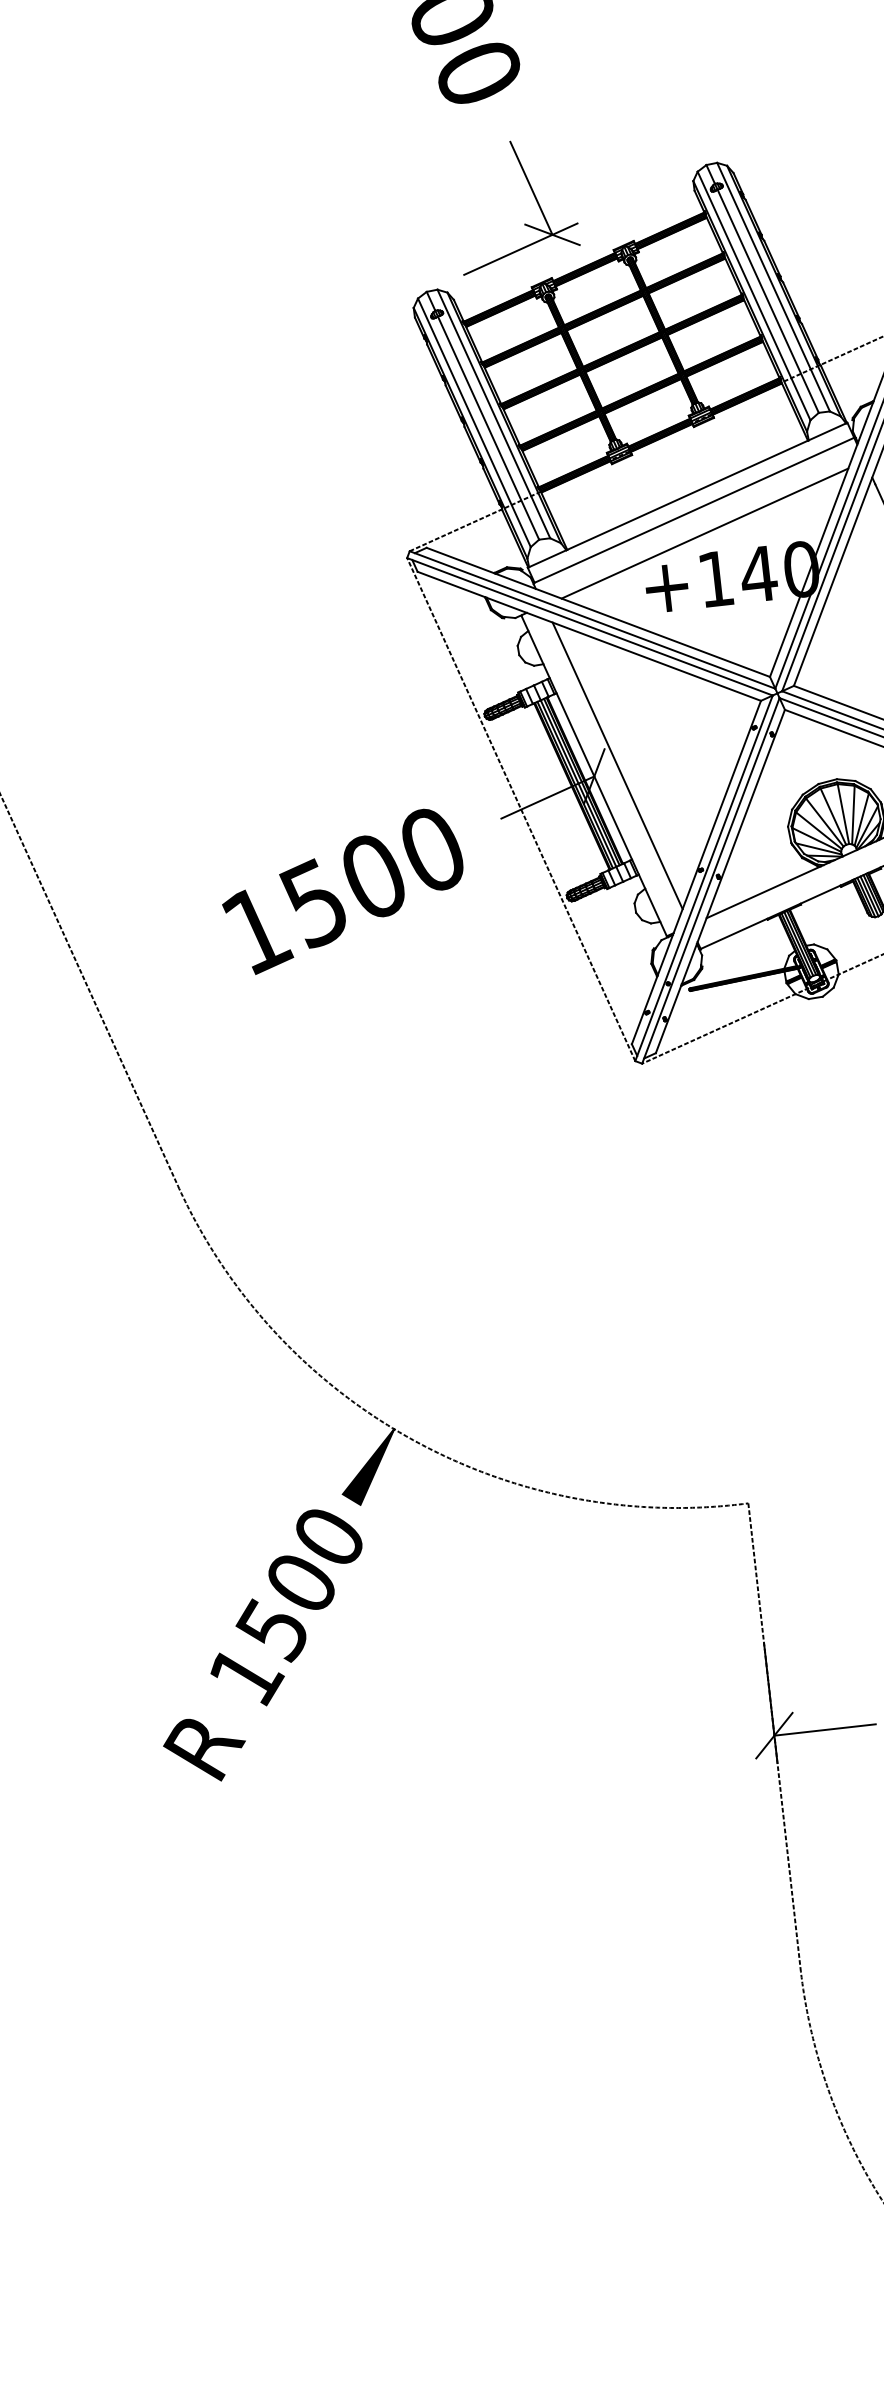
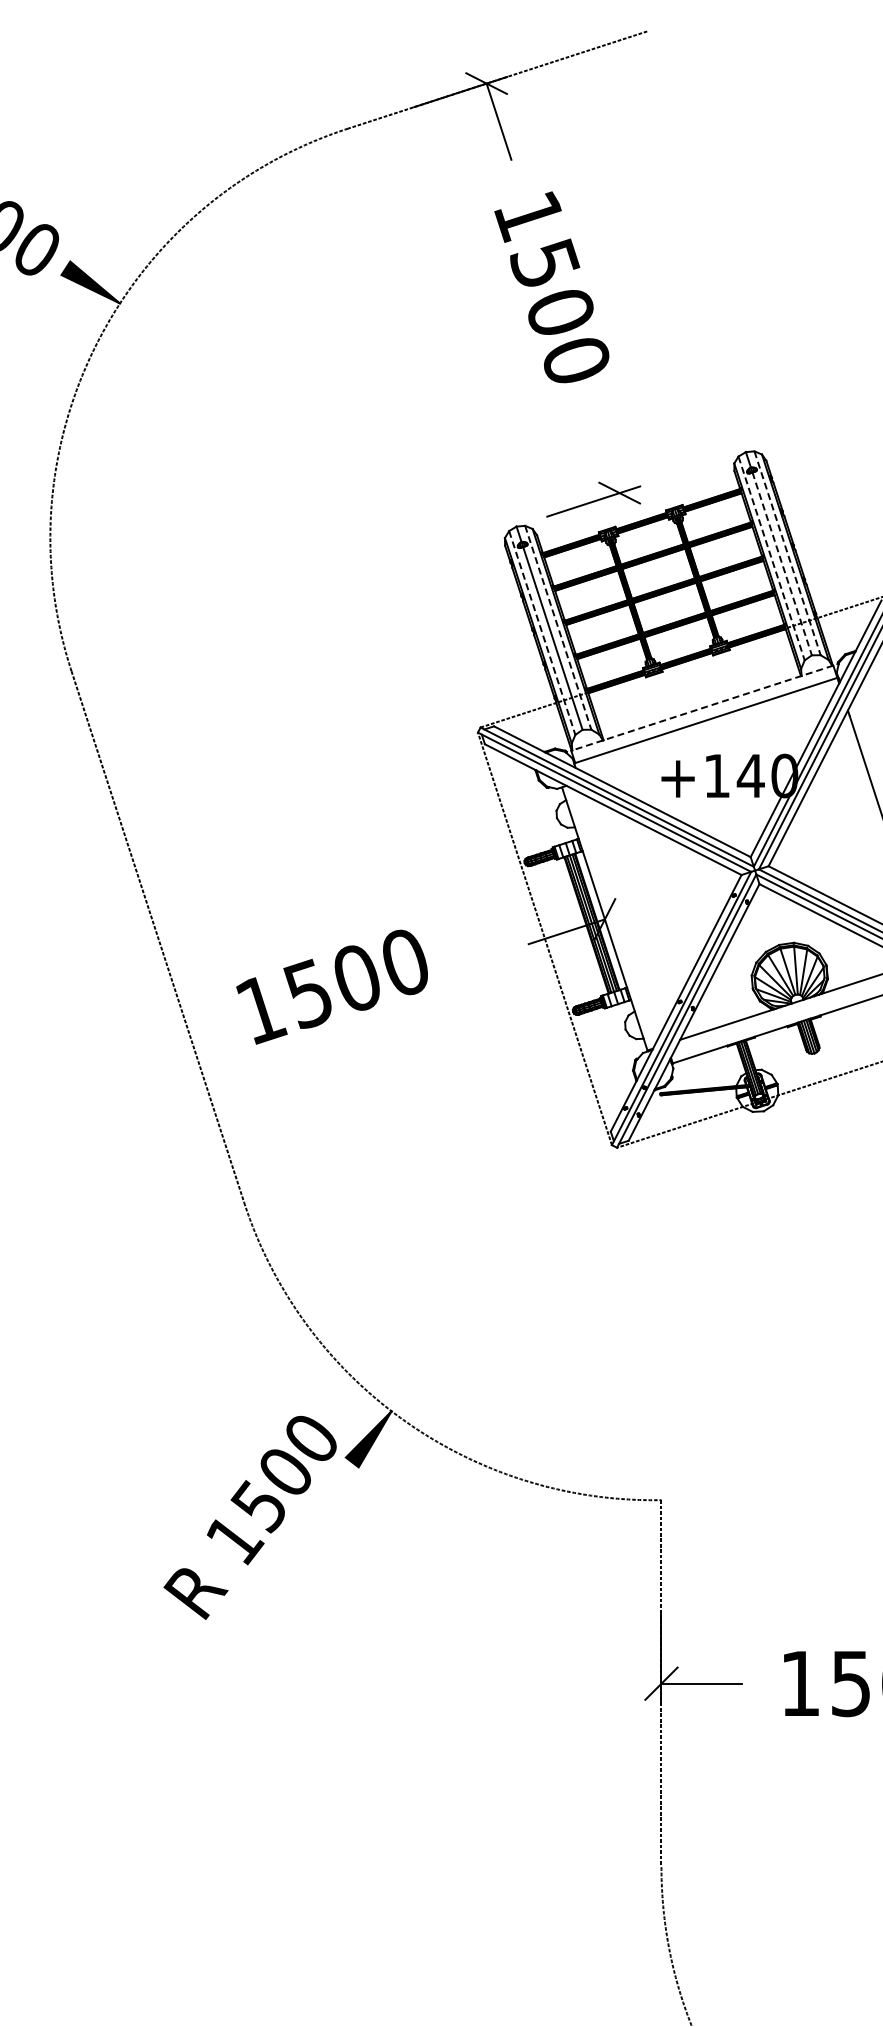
line: (530, 187) -> (606, 454), removed
line: (773, 287) -> (787, 553), solid -> dashed
line: (753, 296) -> (771, 558), solid -> dashed
line: (768, 302) -> (782, 564), solid -> dashed
line: (494, 414) -> (558, 628), solid -> dashed
line: (474, 423) -> (542, 633), solid -> dashed
line: (687, 495) -> (702, 708), solid -> dashed
line: (704, 533) -> (712, 739), removed
line: (616, 765) -> (623, 912), removed
text: (342, 890) -> (331, 986), moved
text: (261, 1645) -> (249, 1517), moved

